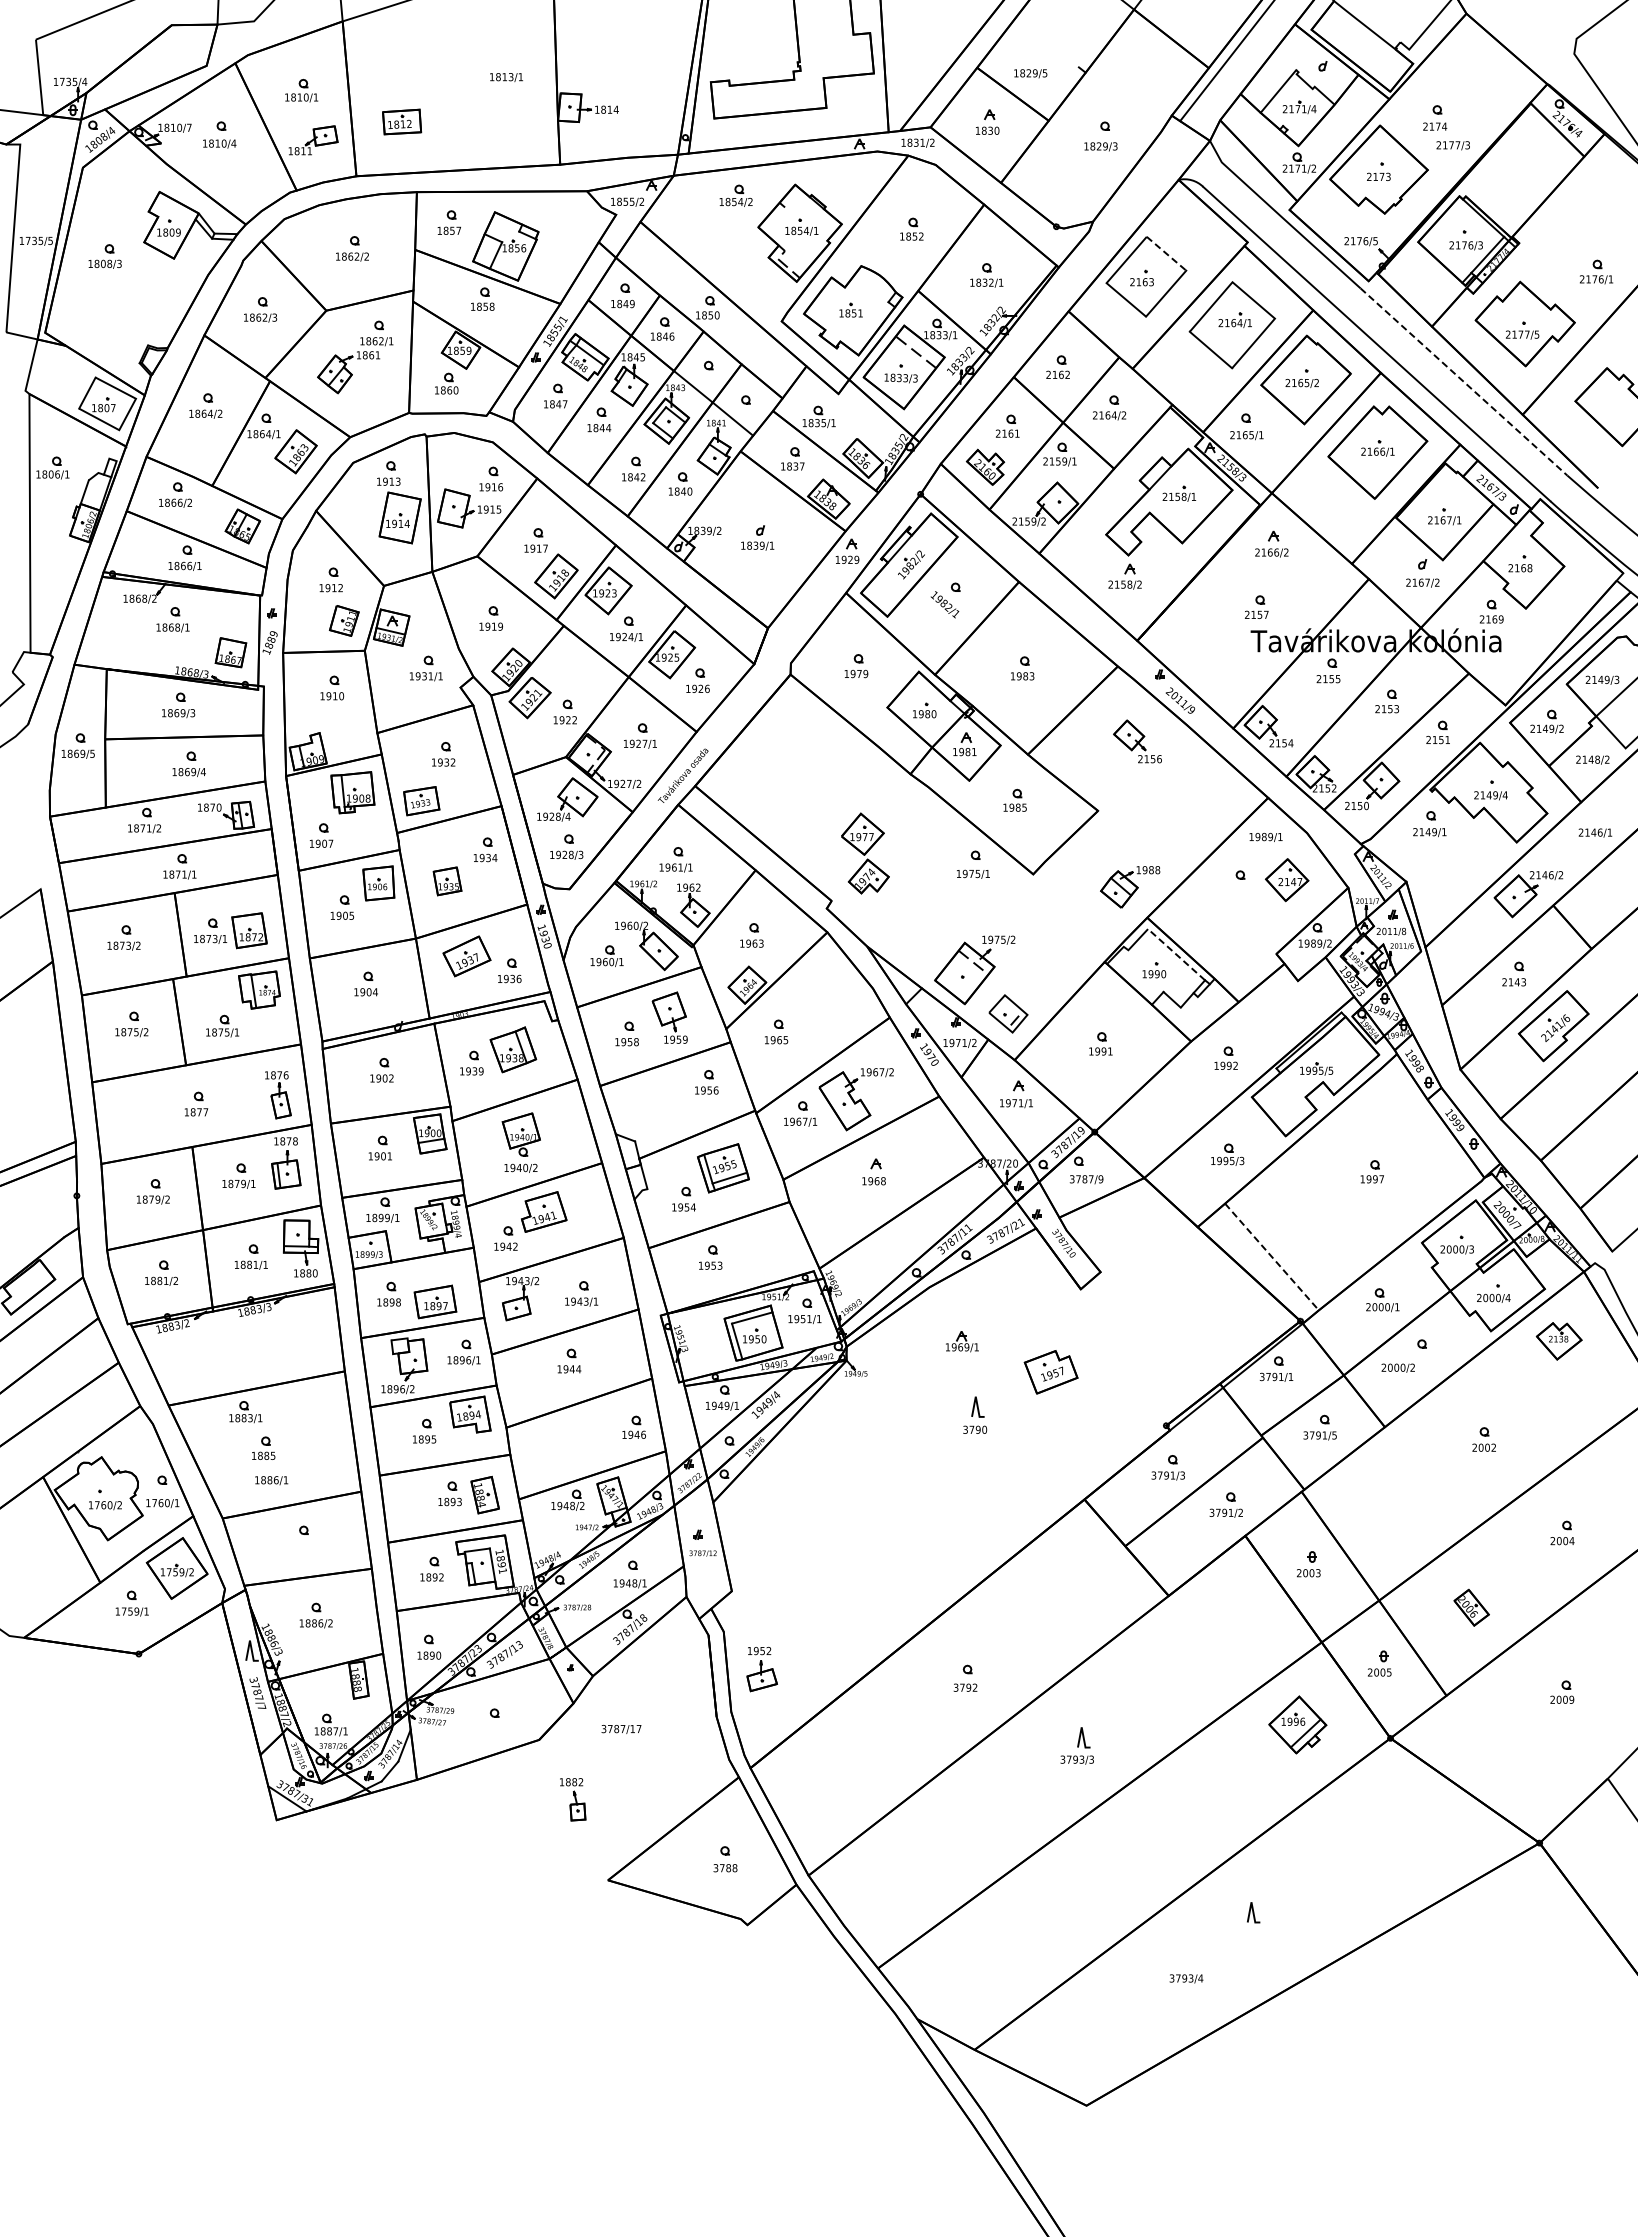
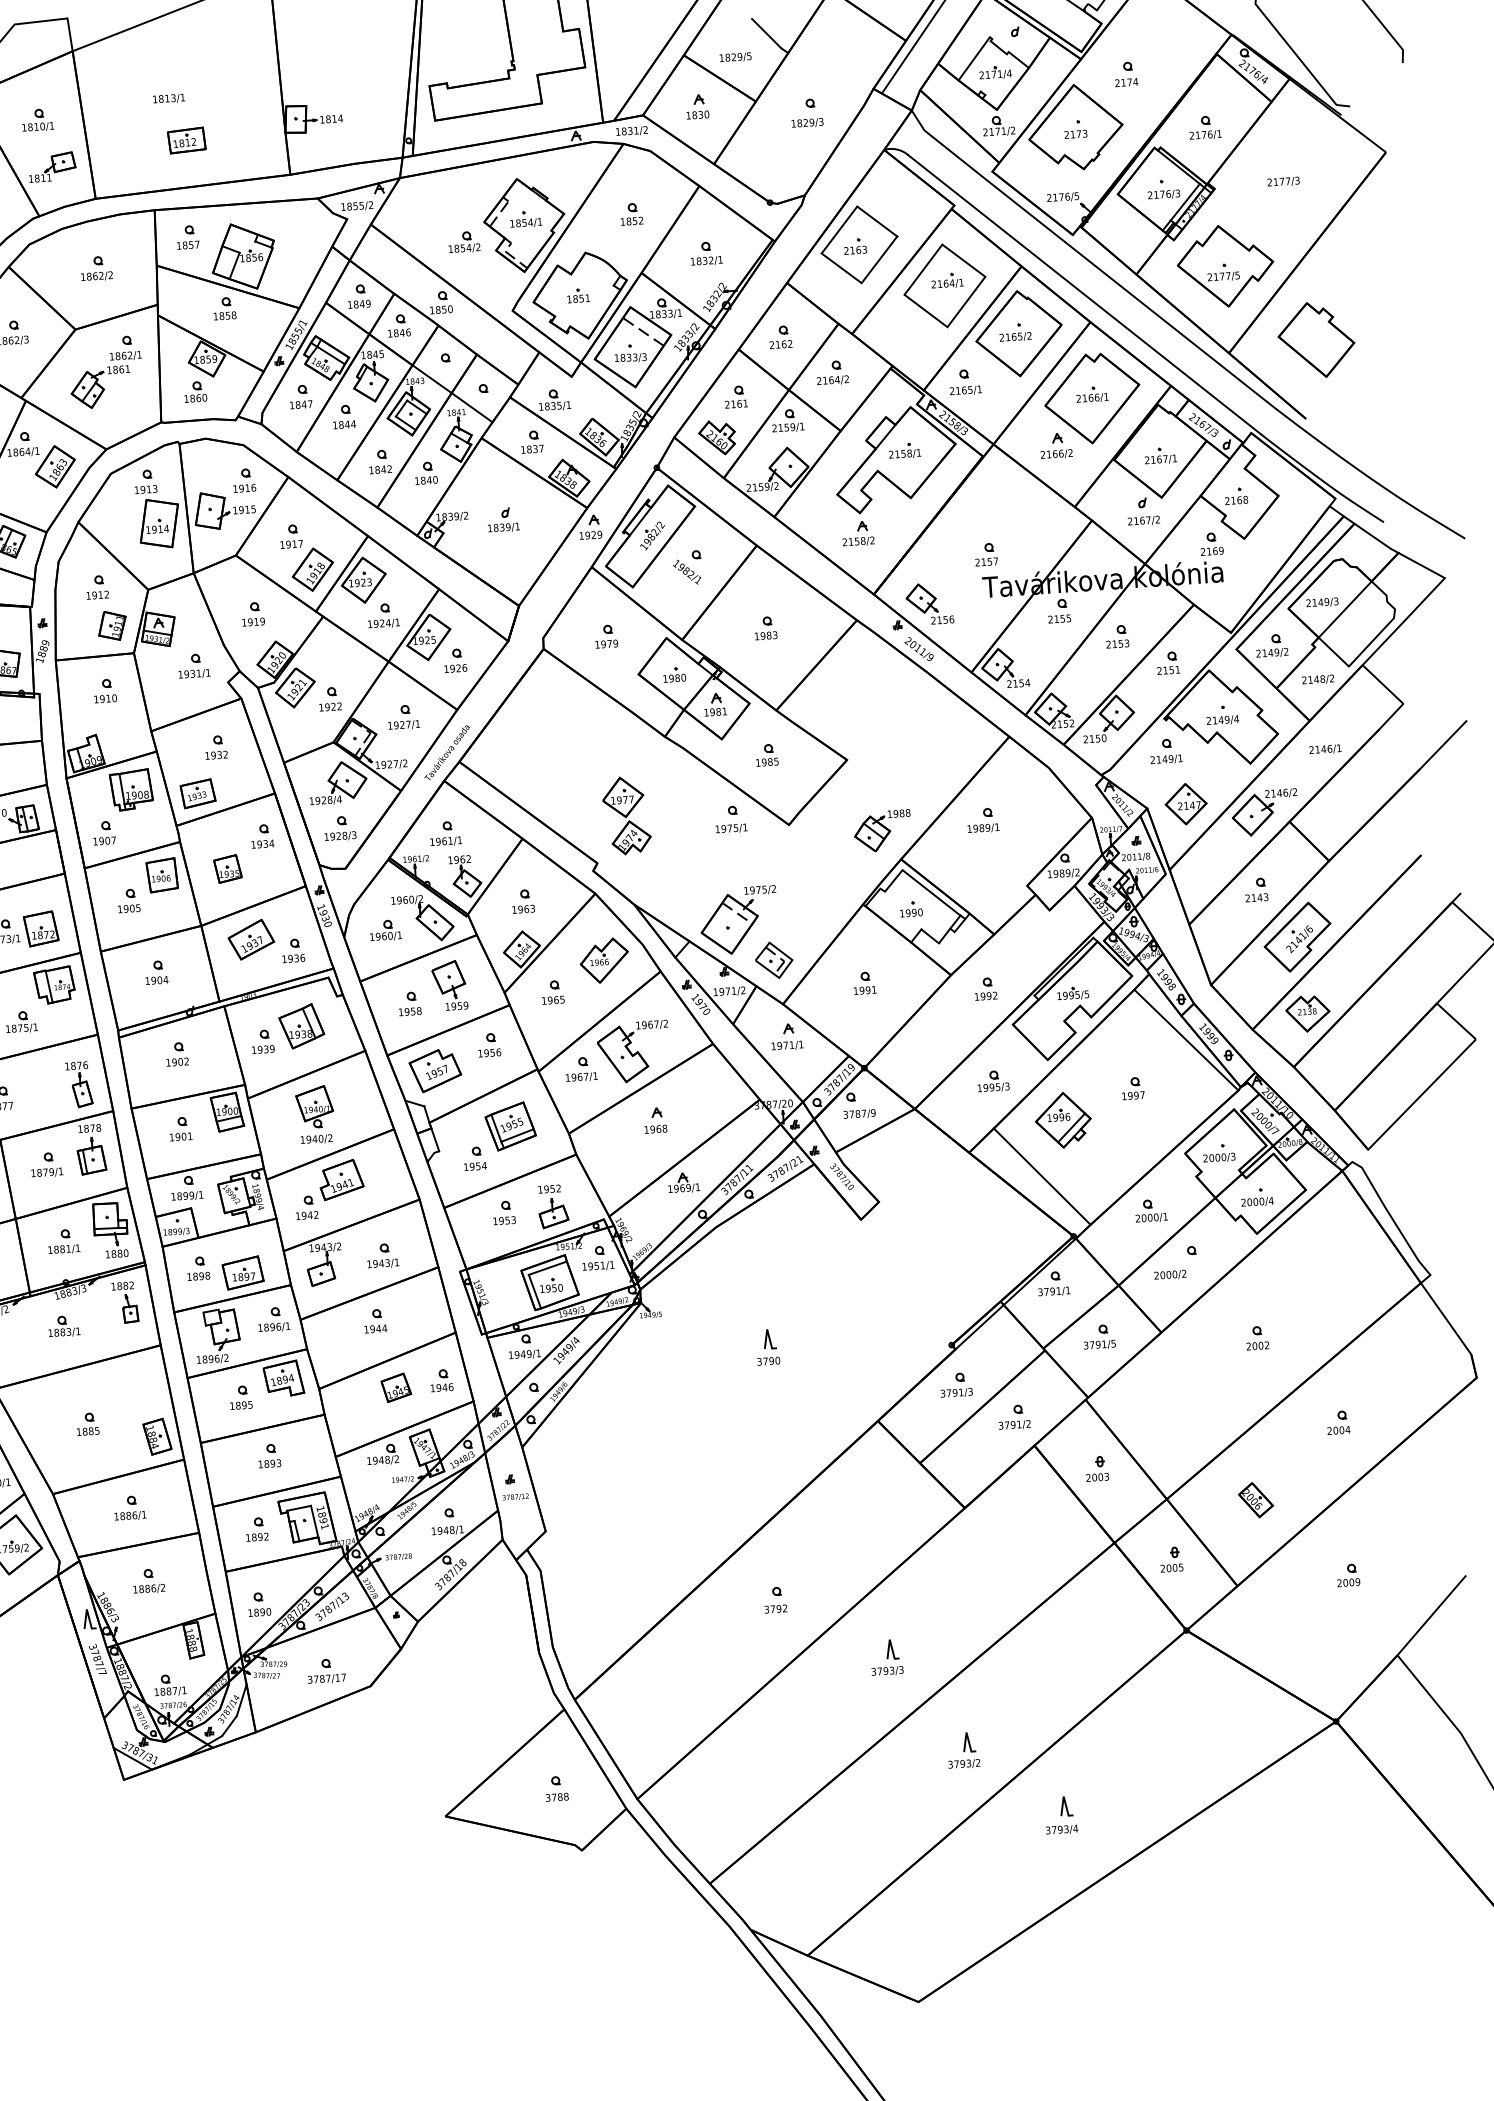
line: (1064, 50) -> (766, 33), added
text: (506, 77) -> (169, 98), moved
part: (402, 121) -> (187, 140), moved
text: (1452, 145) -> (1282, 181), moved
part: (735, 195) -> (463, 242), moved
line: (774, 219) -> (499, 213), added
line: (1166, 253) -> (877, 221), dashed -> solid
part: (1596, 271) -> (1205, 127), moved
line: (1464, 382) -> (1171, 325), dashed -> solid
part: (1271, 543) -> (1055, 445), moved
part: (1137, 741) -> (929, 603), moved
text: (1265, 837) -> (983, 828), moved
part: (1287, 880) -> (1186, 804), moved
line: (1176, 954) -> (931, 892), dashed -> solid
part: (832, 1002) -> (604, 960), added
line: (1009, 1007) -> (774, 954), added
line: (1430, 1125) -> (1185, 1040), added
line: (1272, 1257) -> (1042, 1177), dashed -> solid
part: (962, 1341) -> (683, 1182), moved
part: (1558, 1341) -> (1307, 1014), moved
part: (1050, 1372) -> (434, 1071), moved
part: (245, 1412) -> (63, 1326), moved
part: (586, 1431) -> (396, 1387), added
text: (271, 1480) -> (130, 1515), moved
part: (484, 1494) -> (156, 1436), moved
part: (761, 1669) -> (552, 1206), moved
part: (1297, 1724) -> (1063, 1119), moved
text: (621, 1729) -> (326, 1679), moved
part: (573, 1799) -> (125, 1302), moved
part: (1150, 1847) -> (963, 1750), added
text: (1186, 1978) -> (1062, 1829), moved

